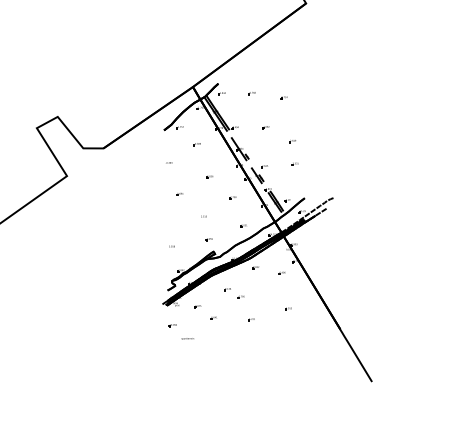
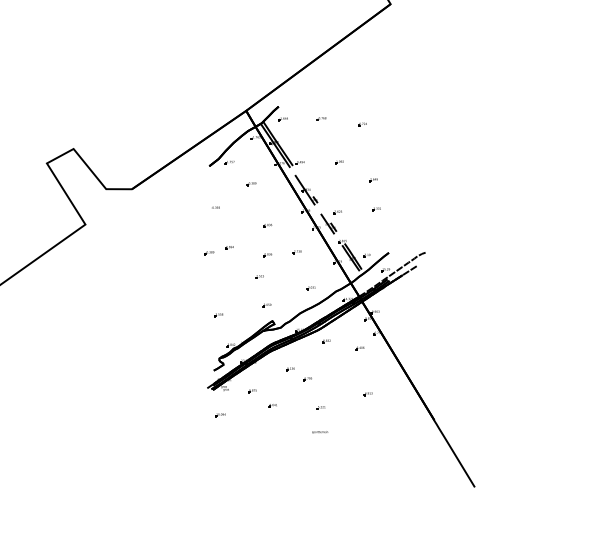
part: (163, 198) -> (208, 253), added
part: (209, 199) -> (267, 254), added
text: (187, 338) -> (319, 431), moved

